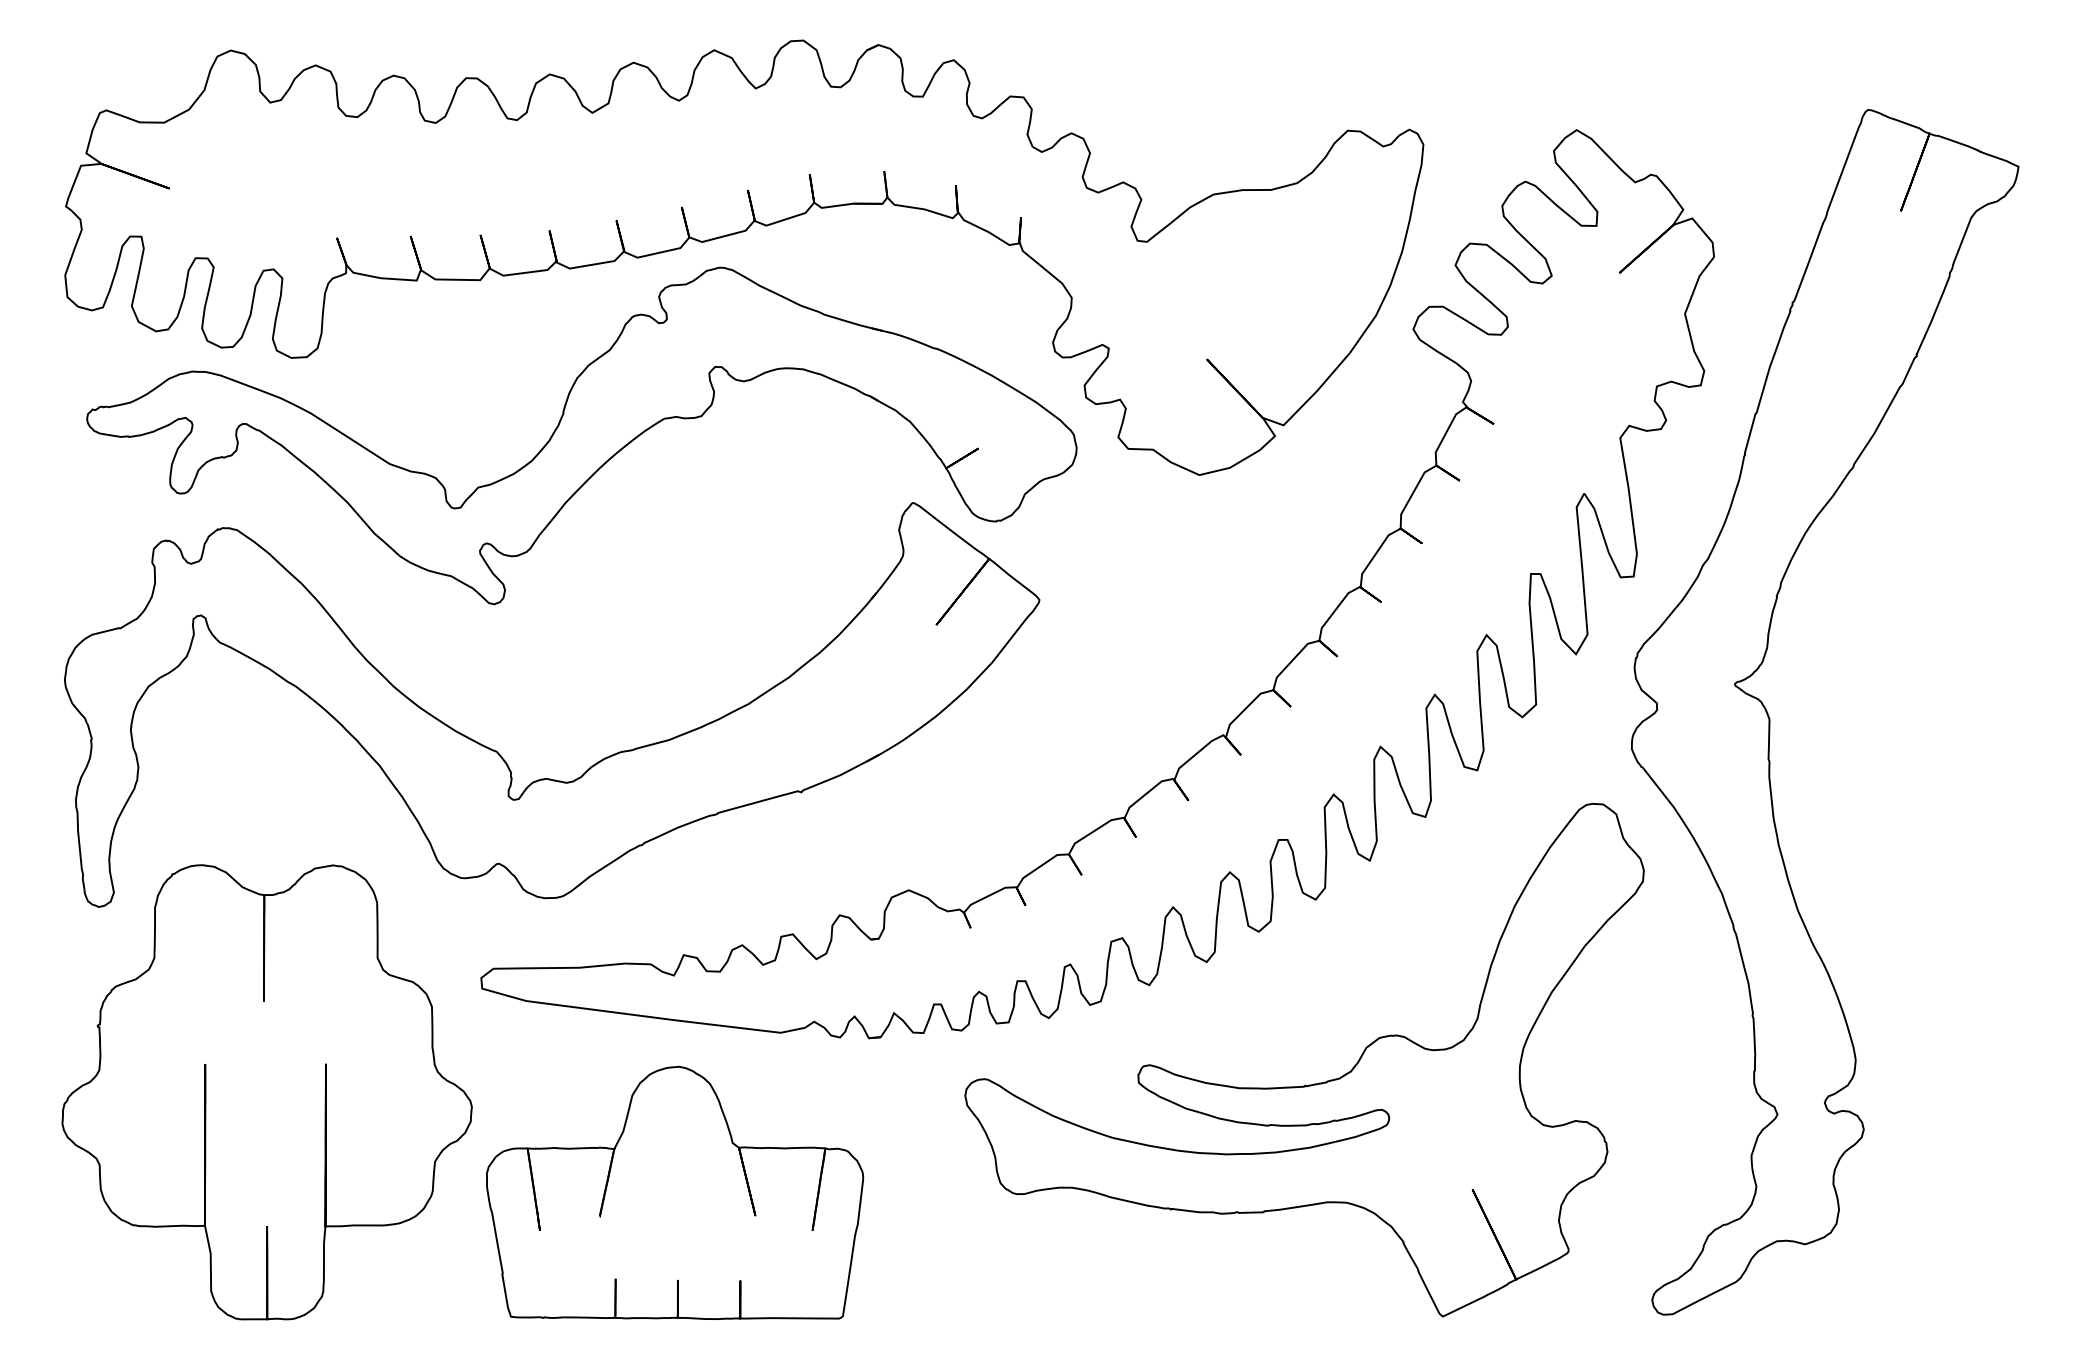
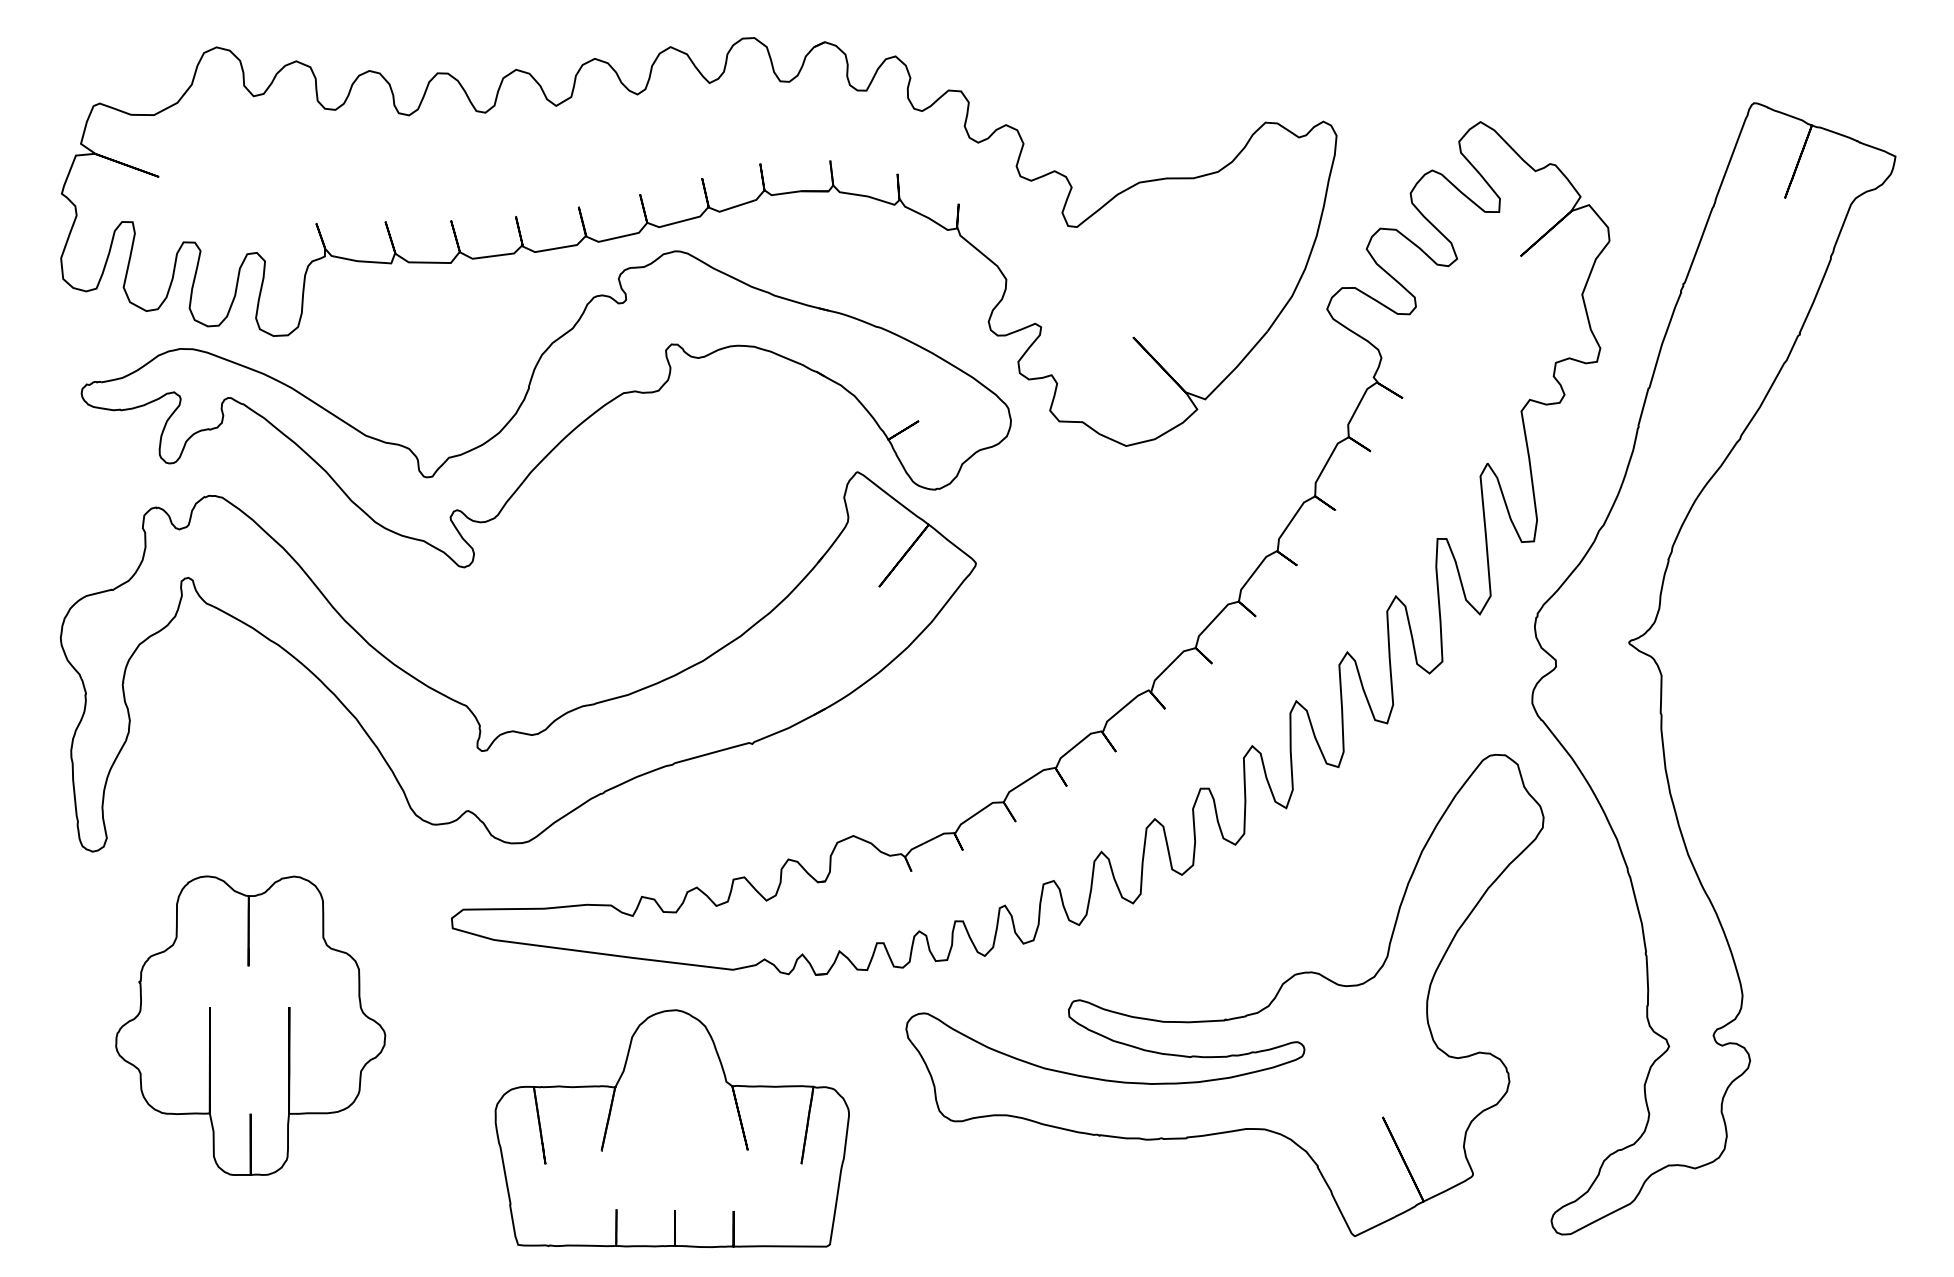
part: (266, 1092) -> (250, 1025), size x0.7
part: (675, 1192) -> (672, 1128), moved

